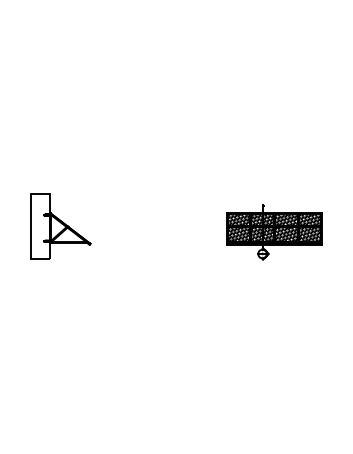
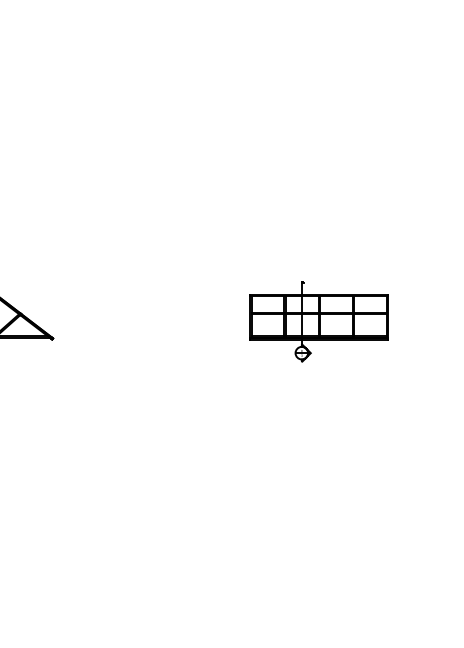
hatch: (274, 228) -> (318, 316), removed

